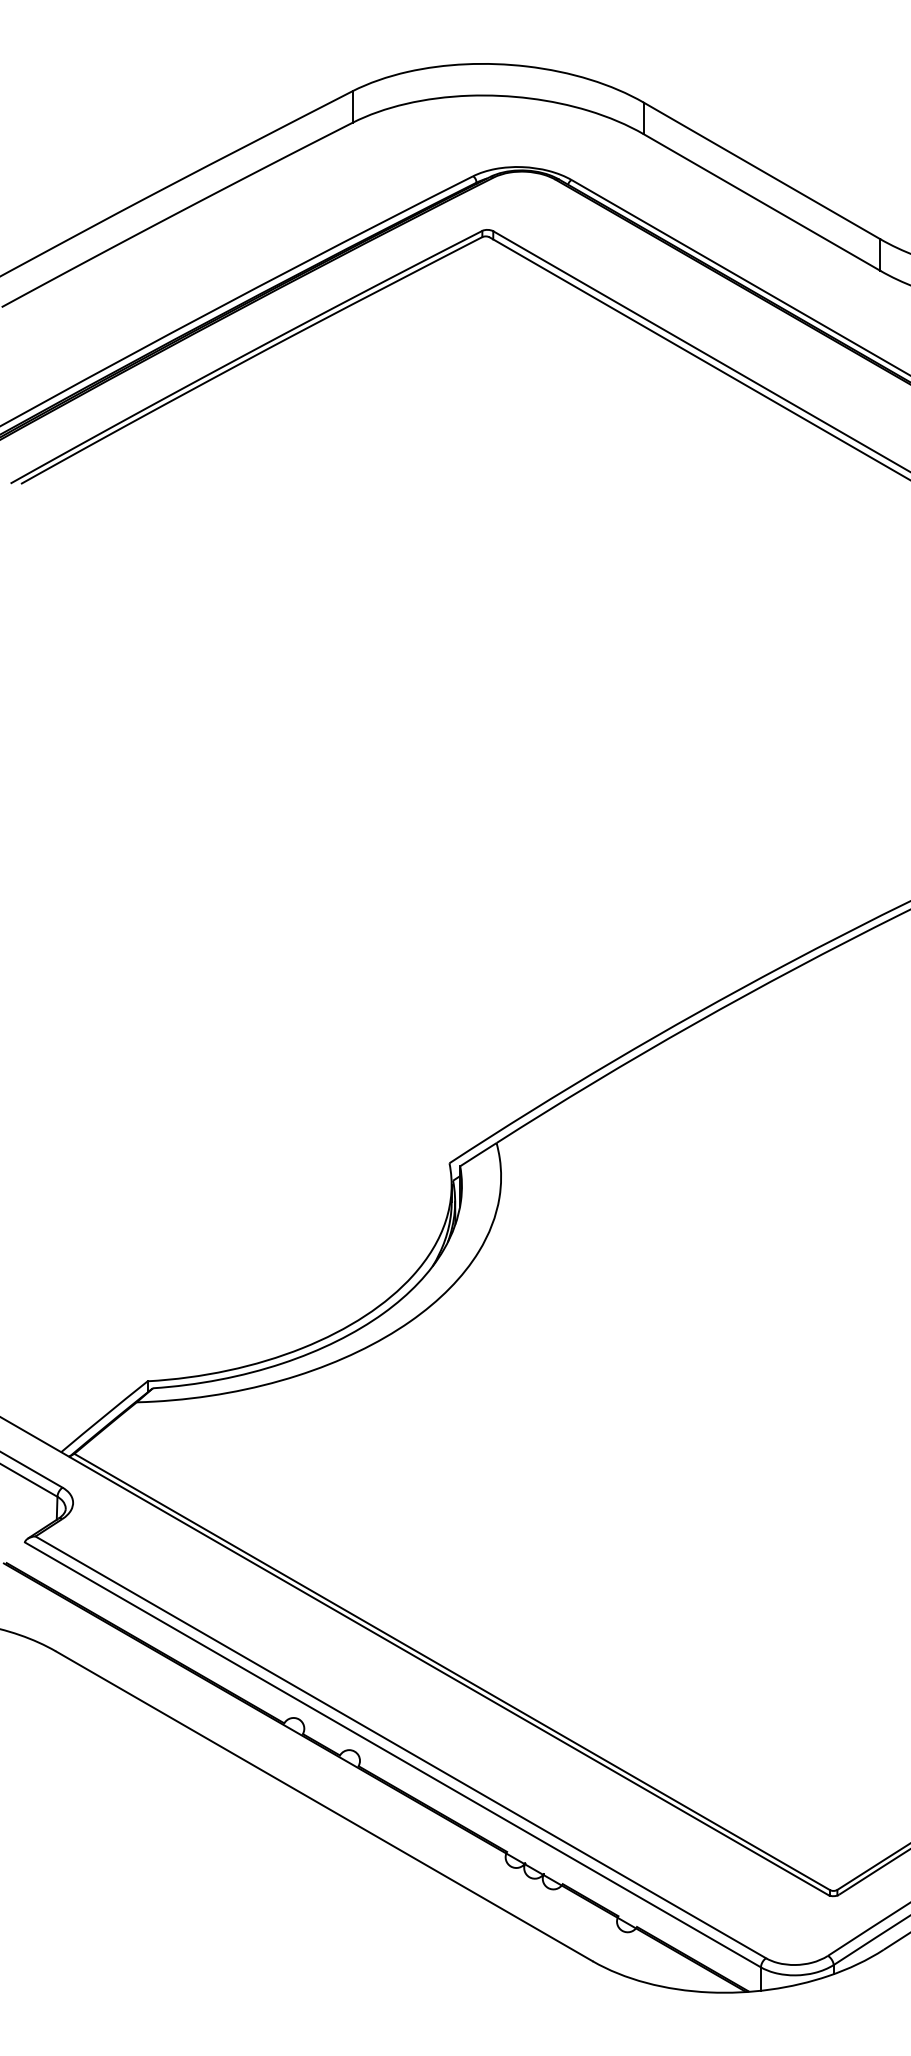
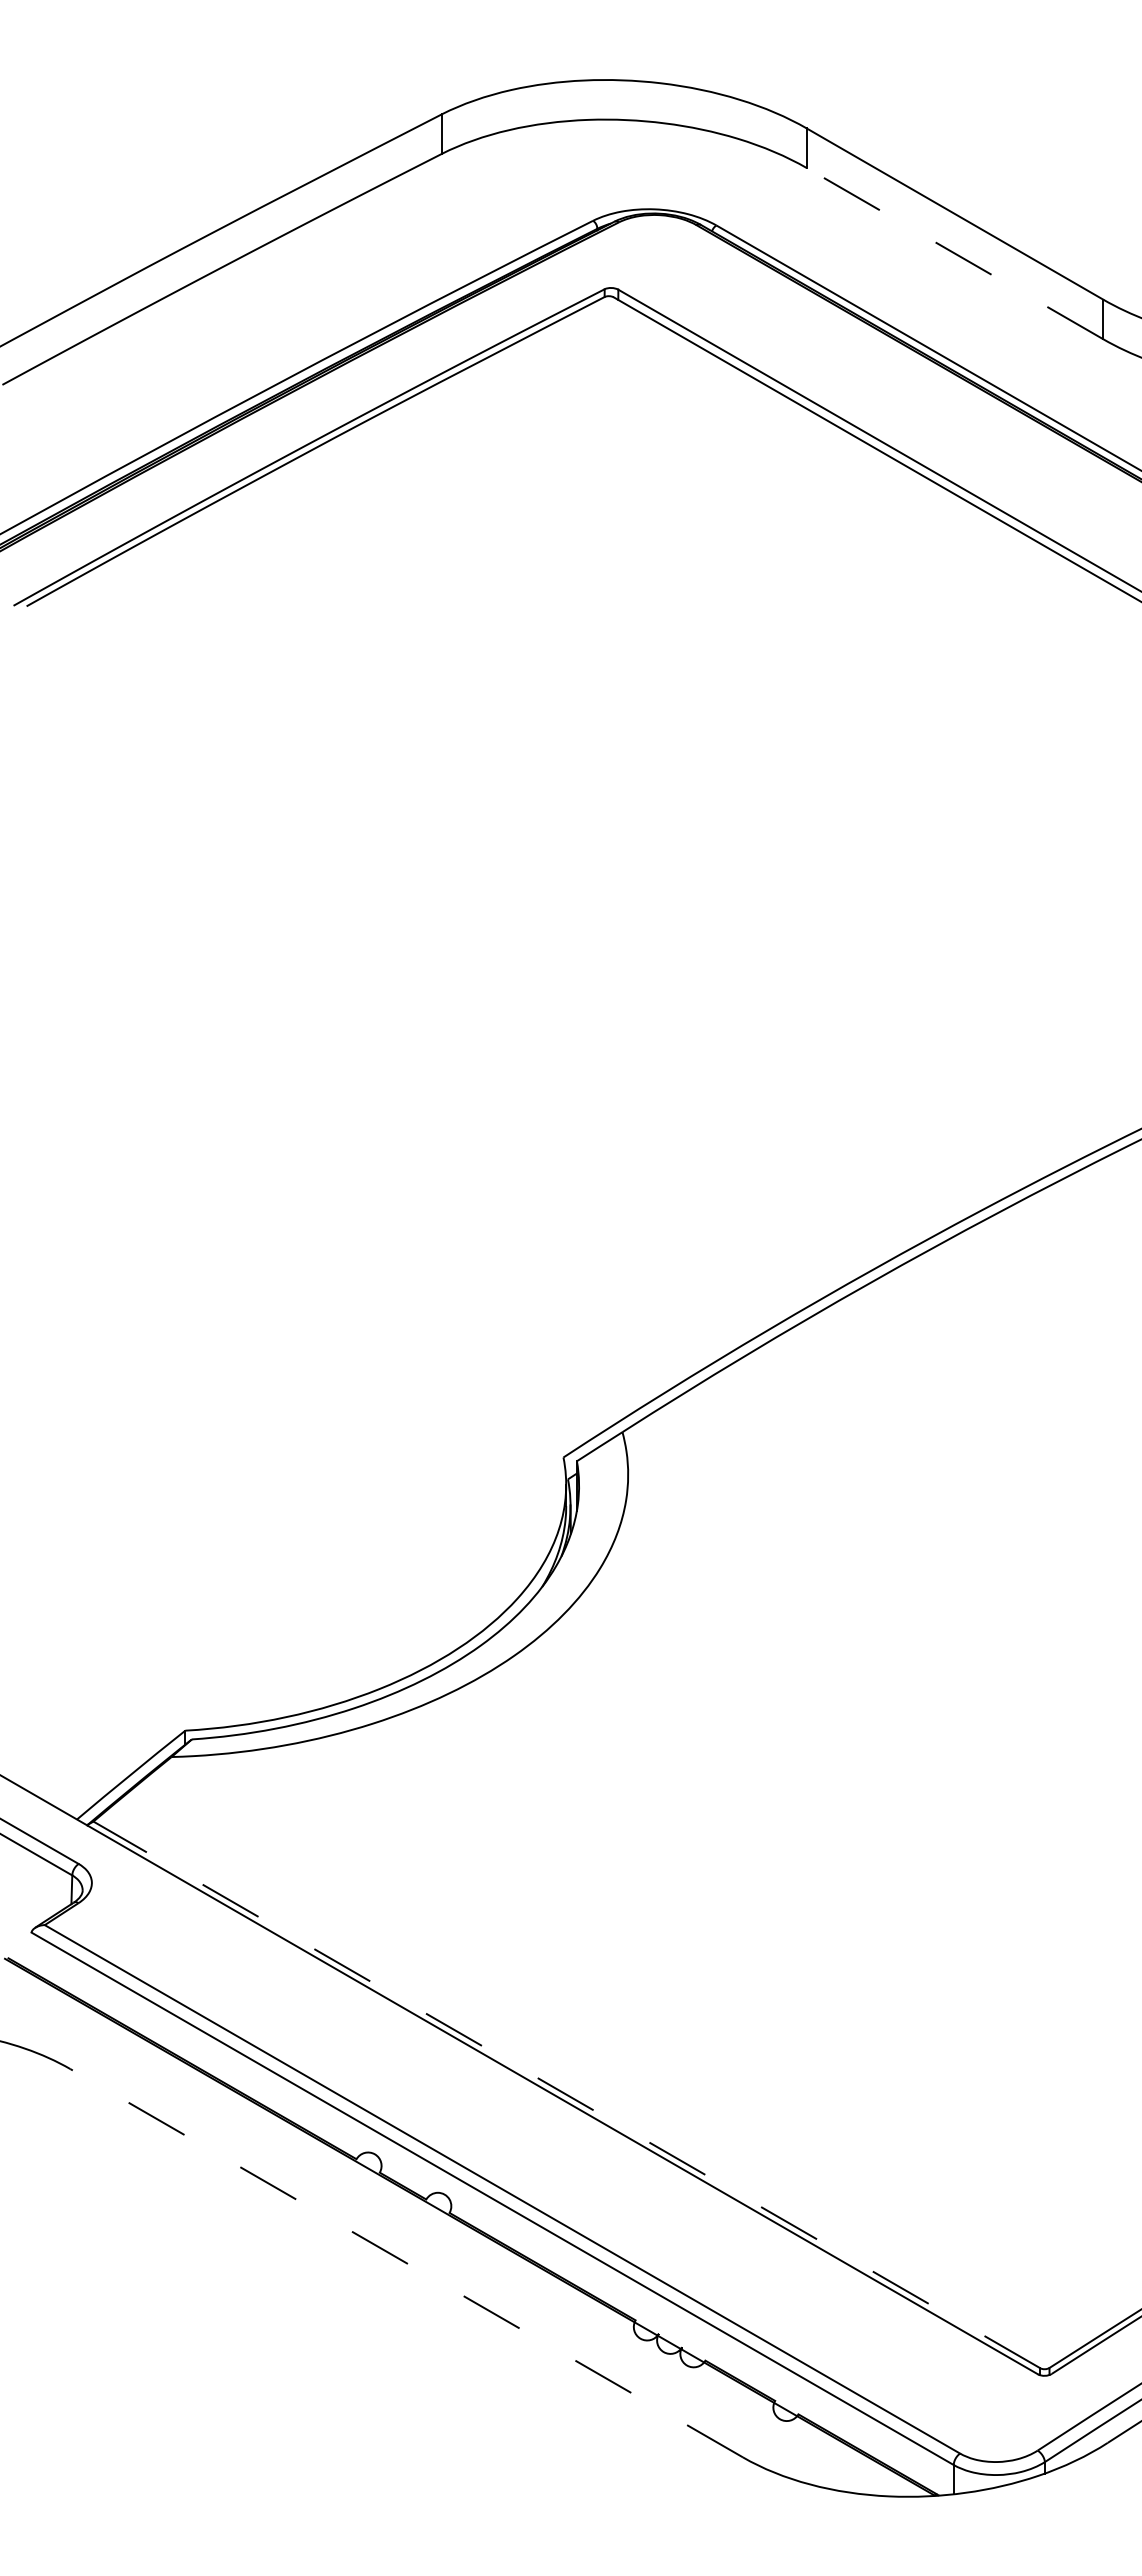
line: (761, 202) -> (954, 253), solid -> dashed
line: (451, 1671) -> (566, 2094), solid -> dashed
line: (324, 1805) -> (406, 2262), solid -> dashed

